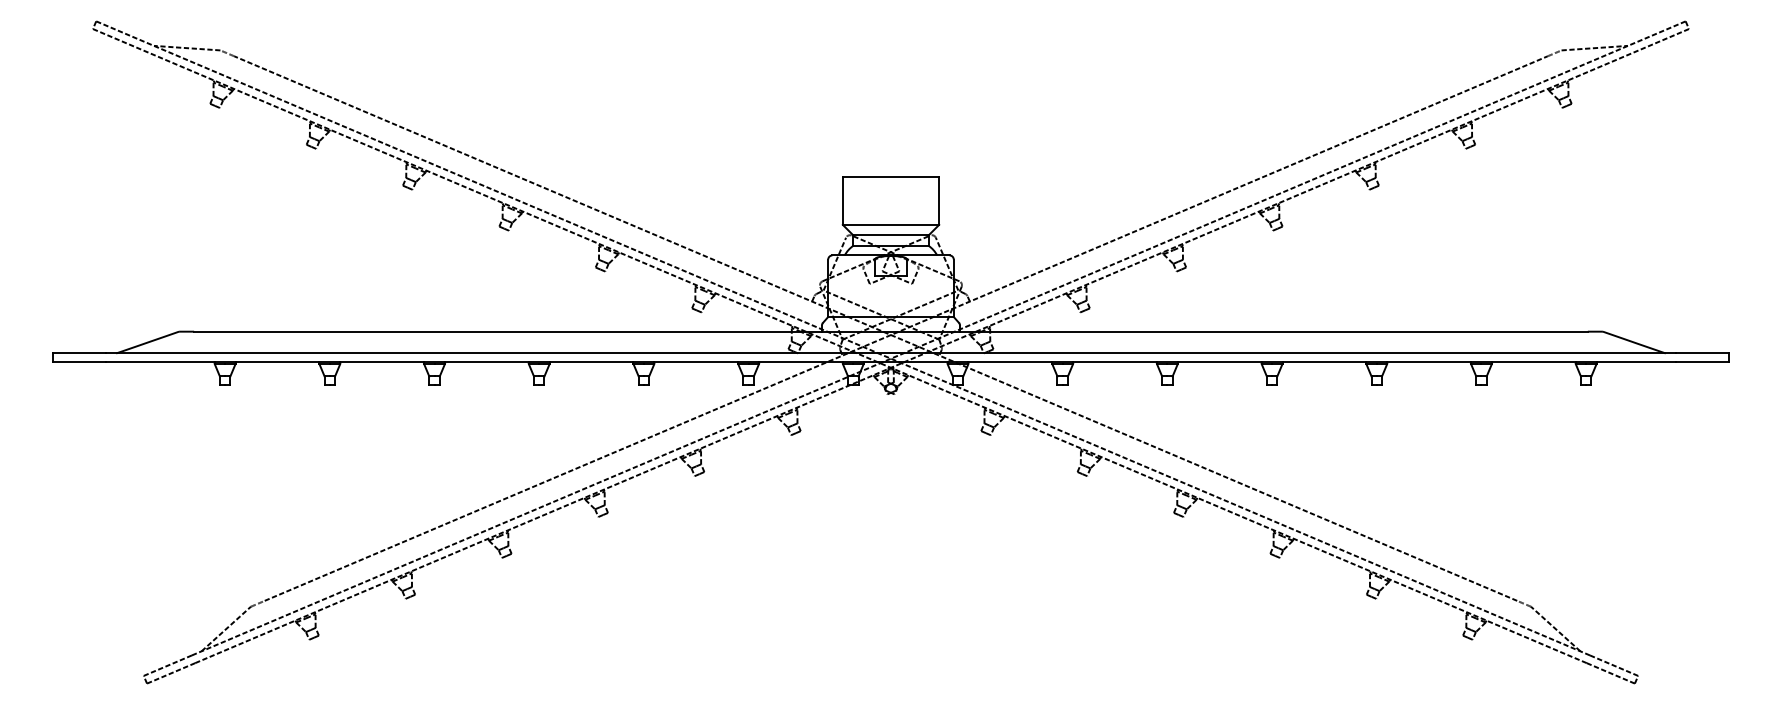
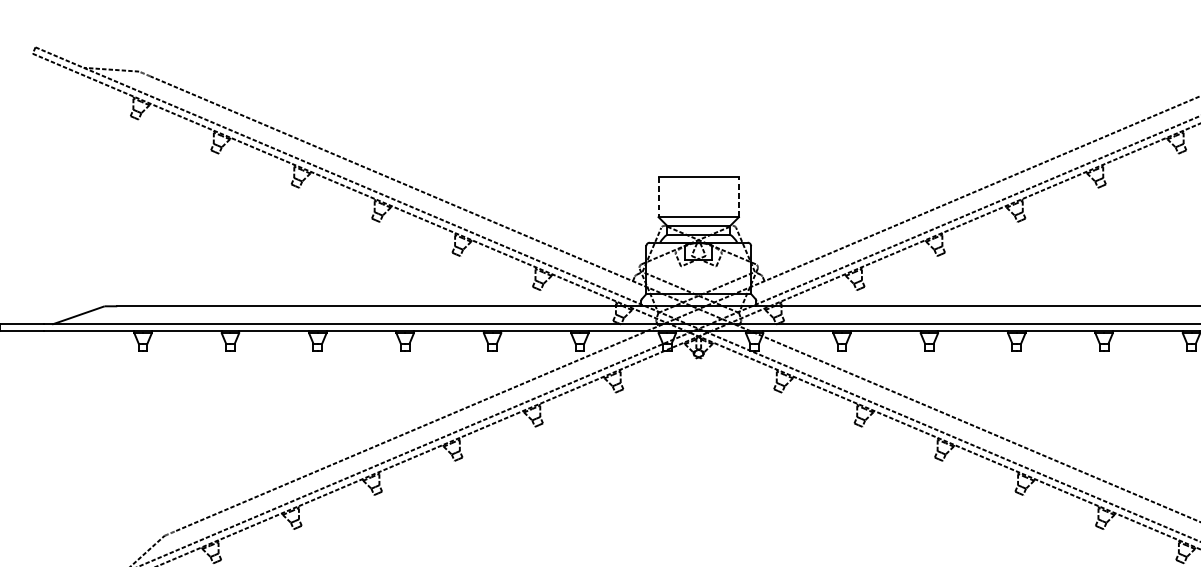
line: (939, 200) -> (739, 196), solid -> dashed
line: (842, 201) -> (658, 197), solid -> dashed

